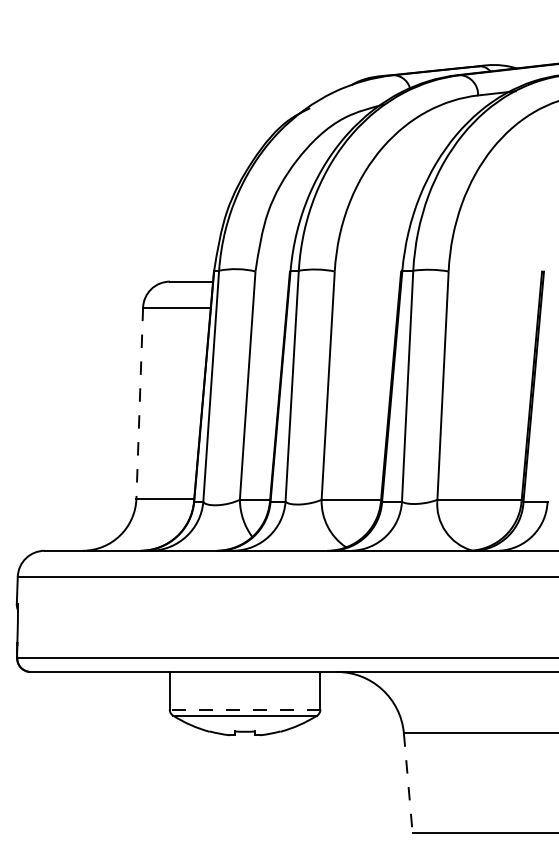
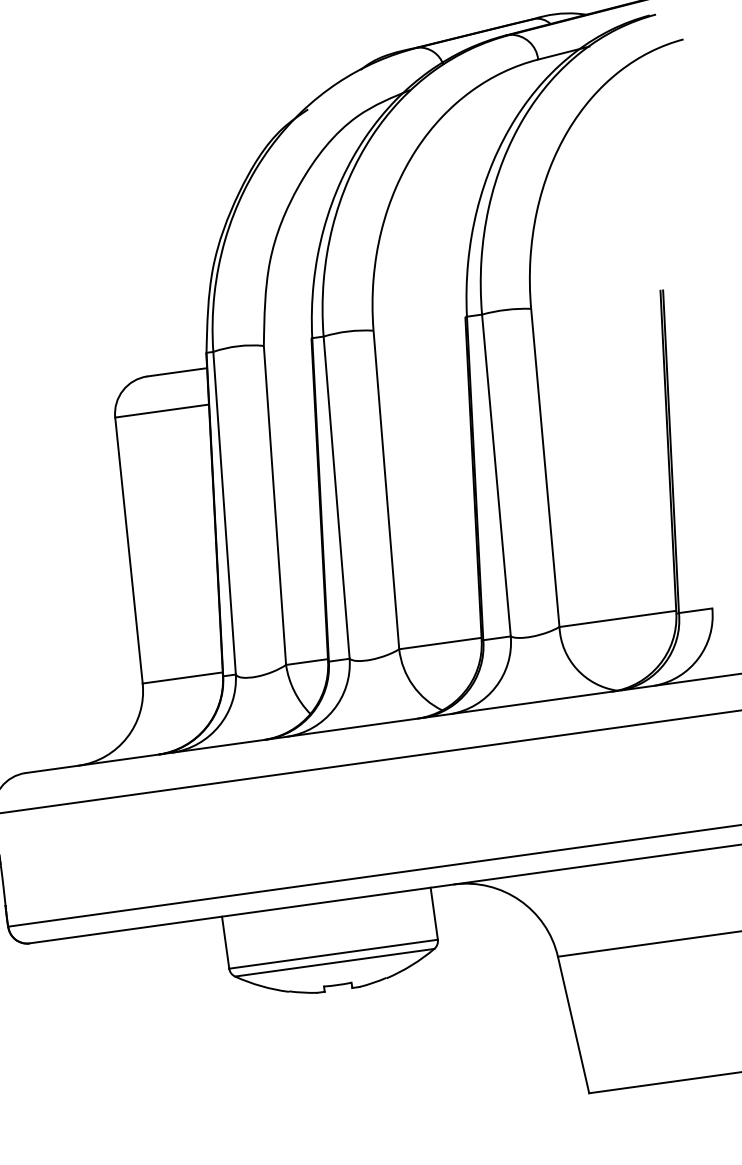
line: (139, 403) -> (128, 550), dashed -> solid
line: (244, 709) -> (332, 954), dashed -> solid
line: (408, 783) -> (573, 1025), dashed -> solid

